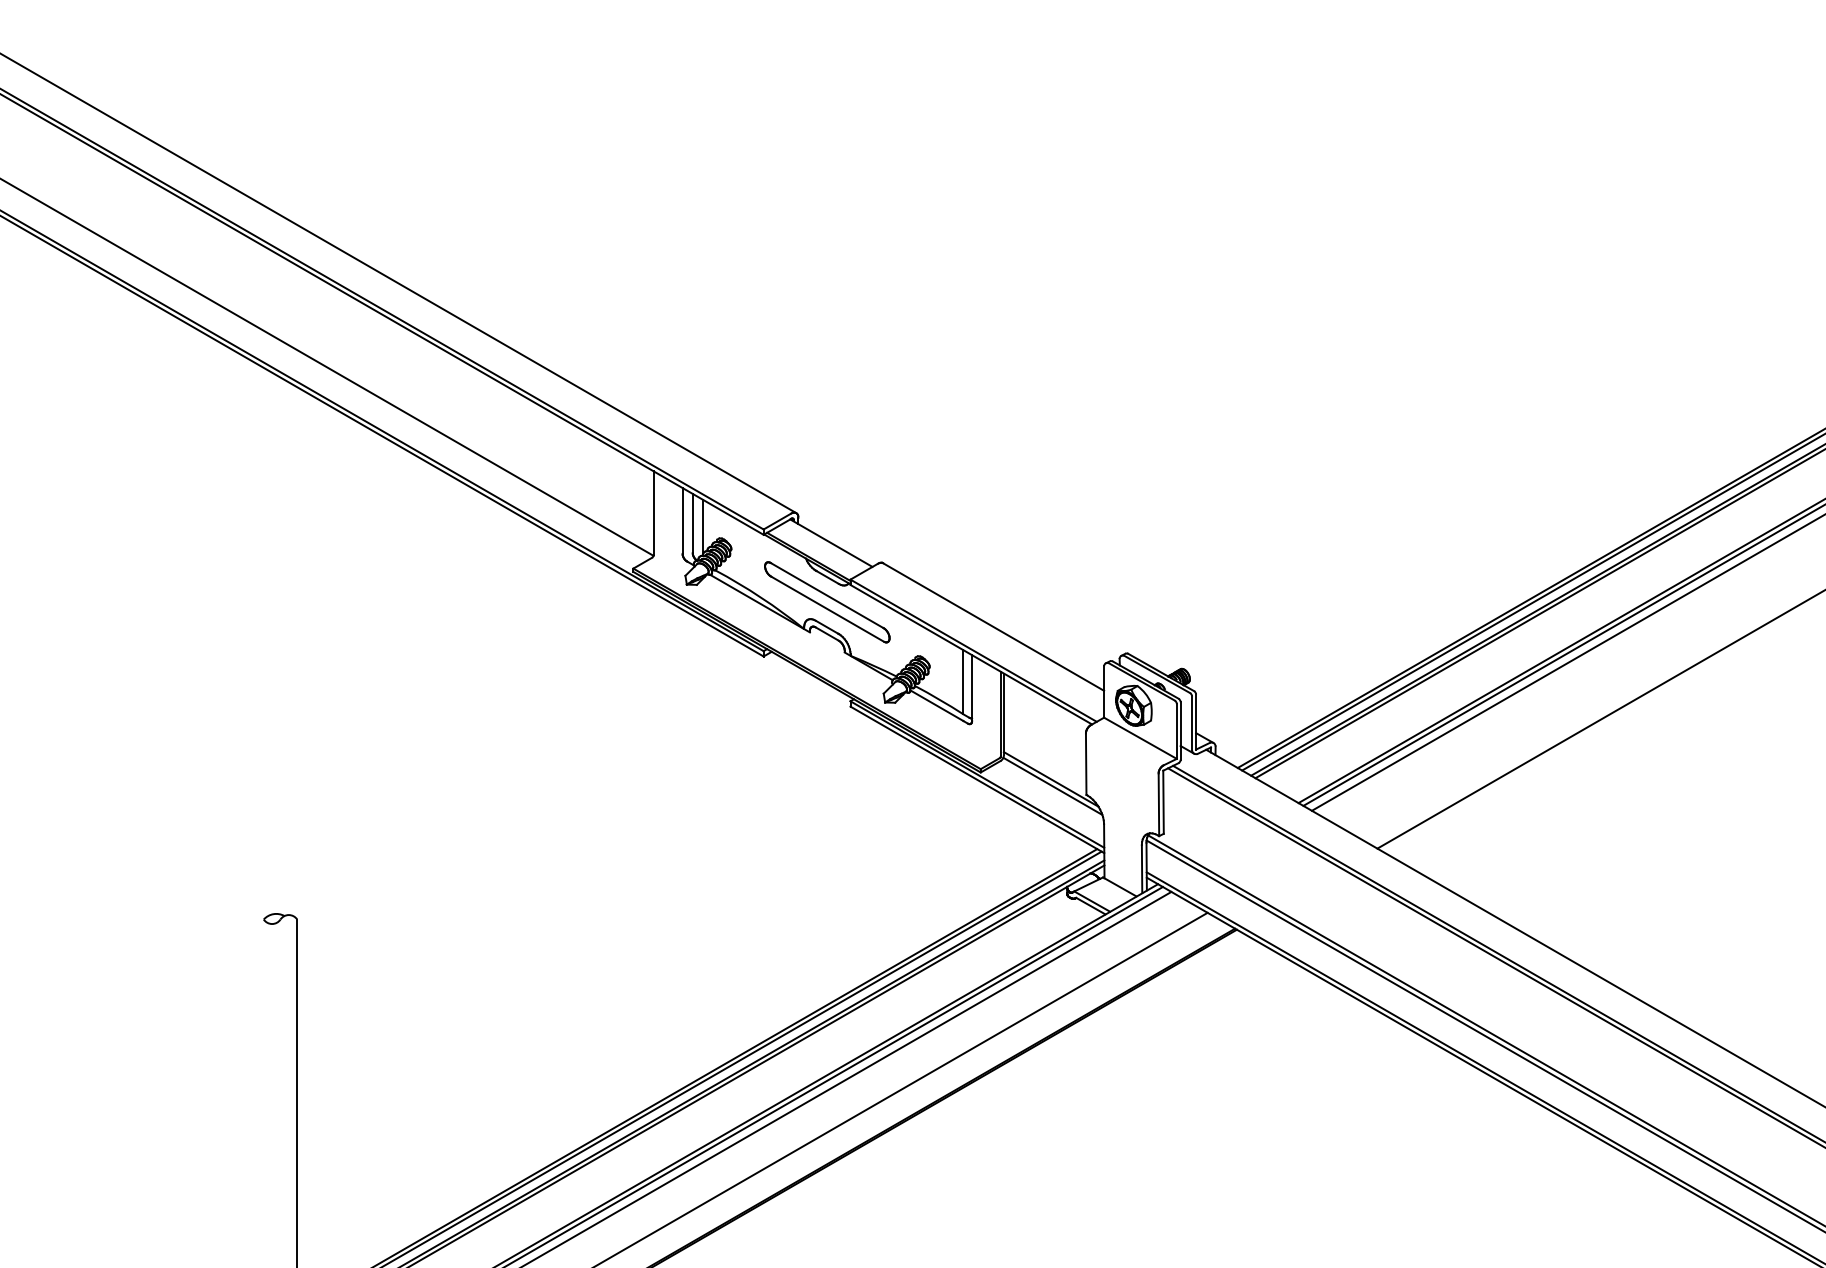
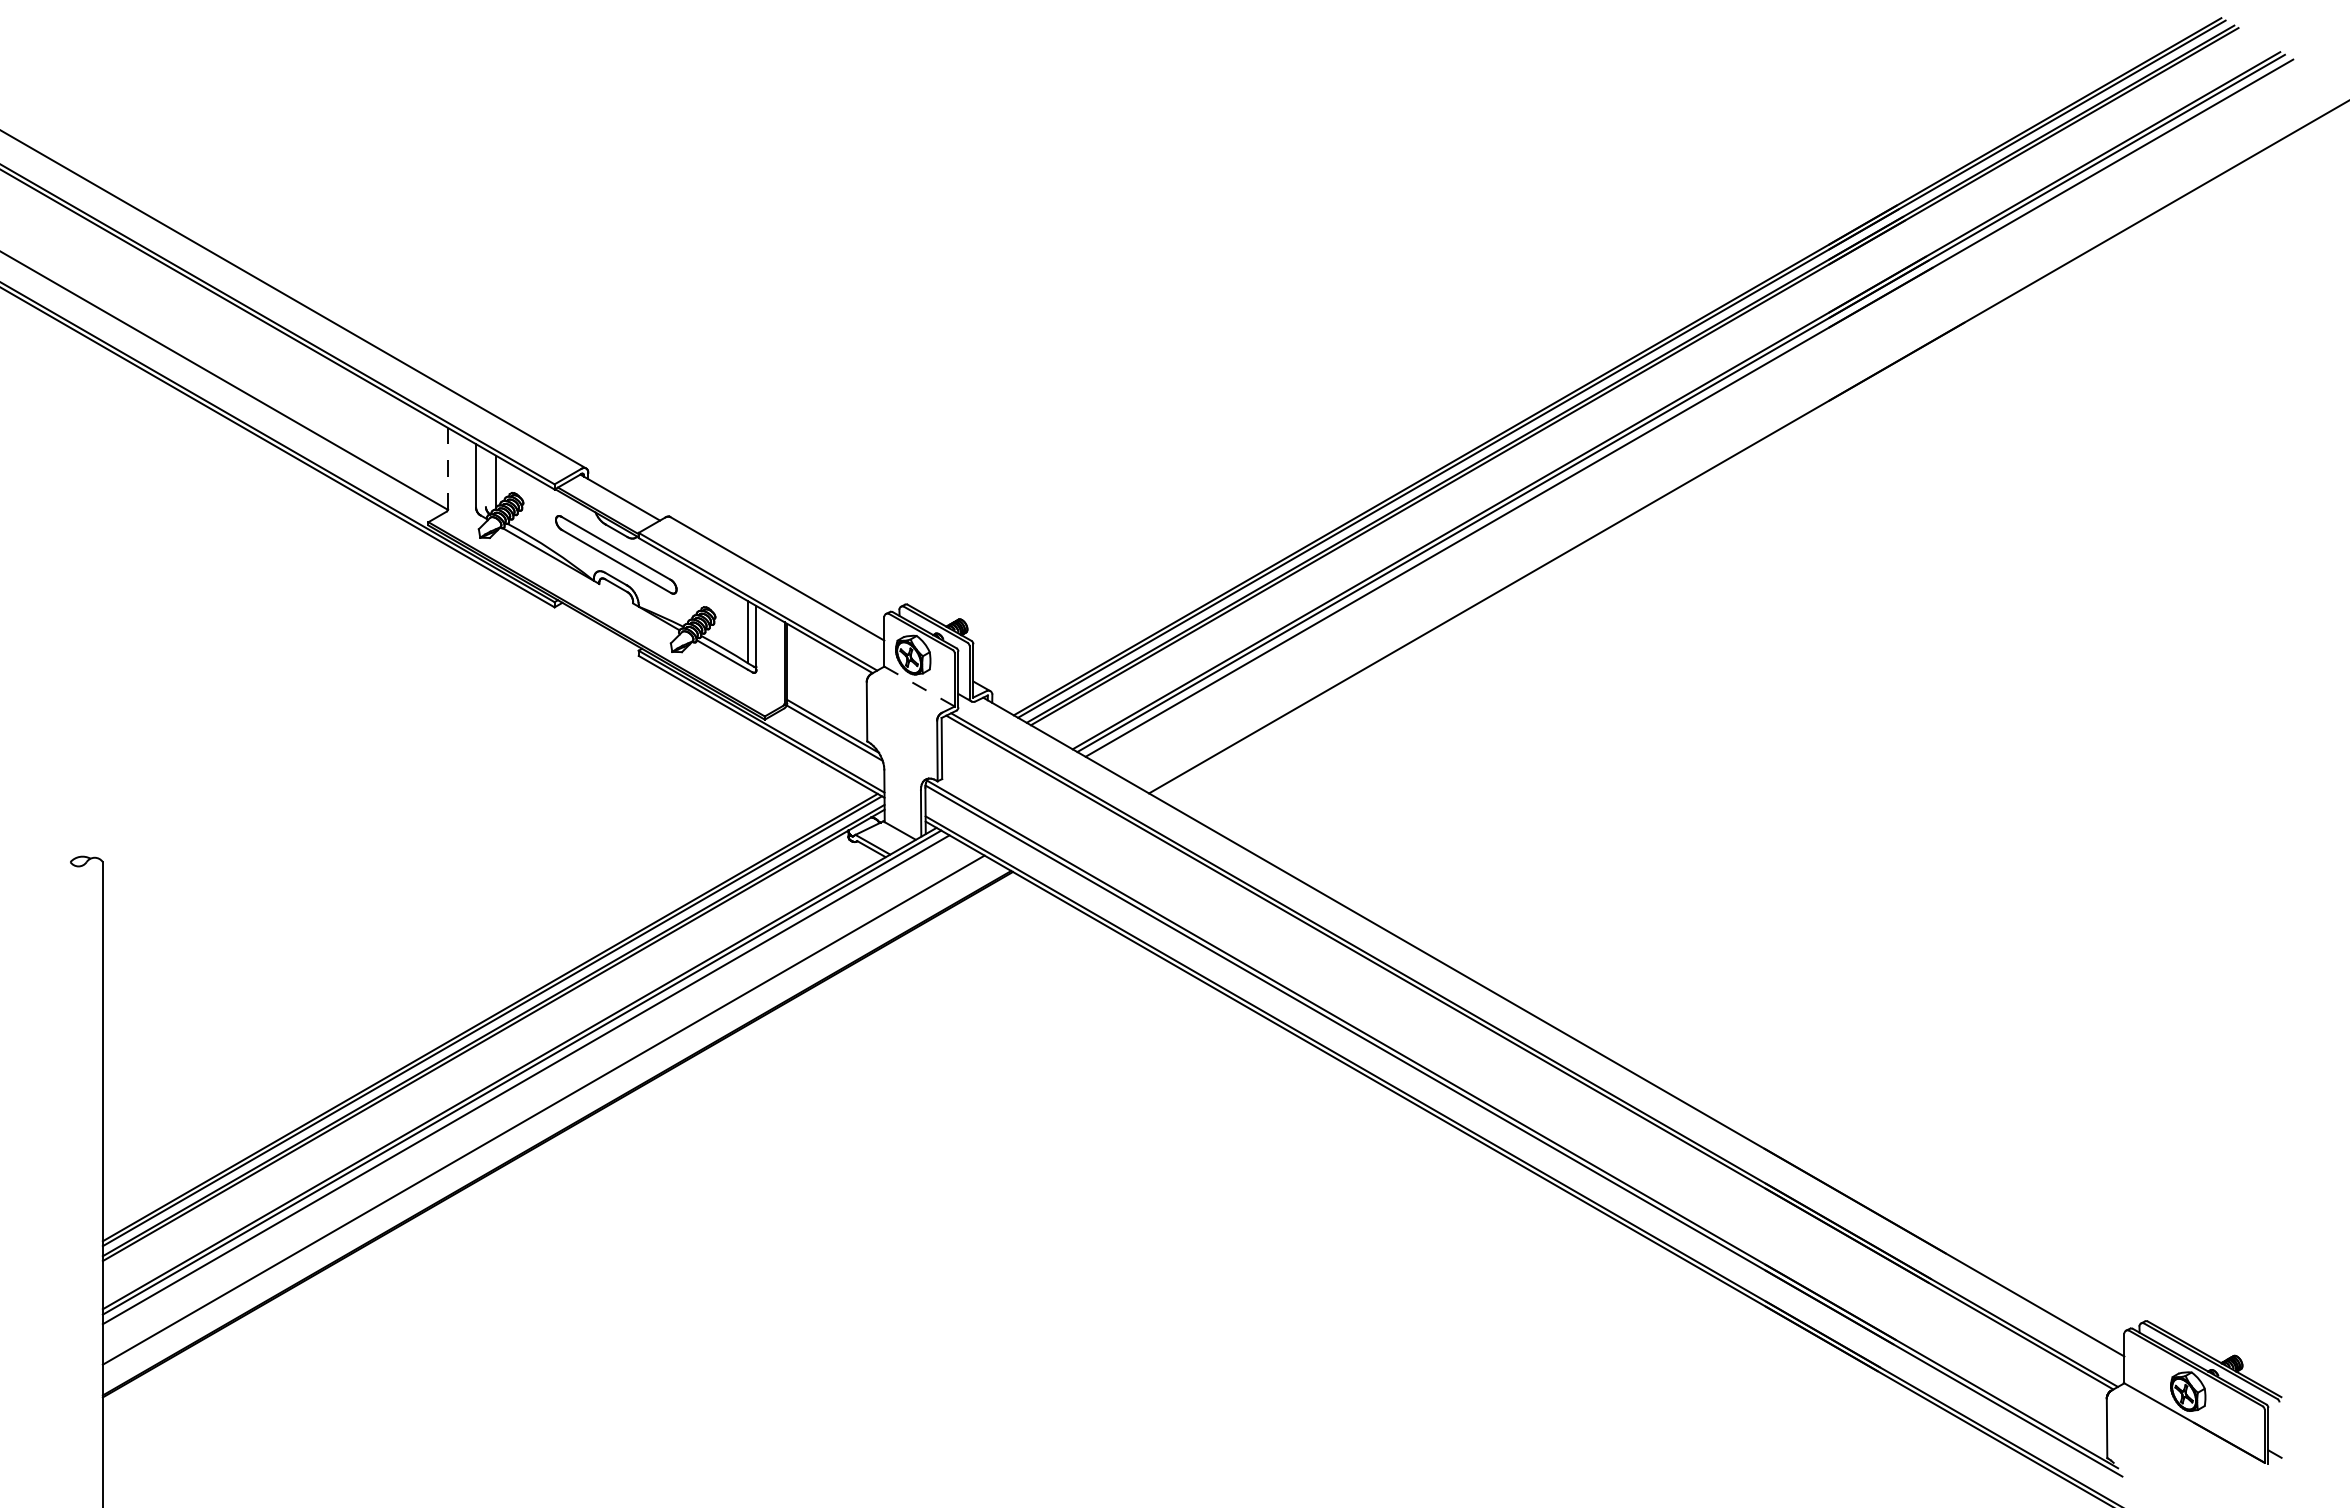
line: (654, 513) -> (448, 468), solid -> dashed
line: (692, 523) -> (485, 478), removed
line: (1140, 738) -> (919, 686), solid -> dashed

